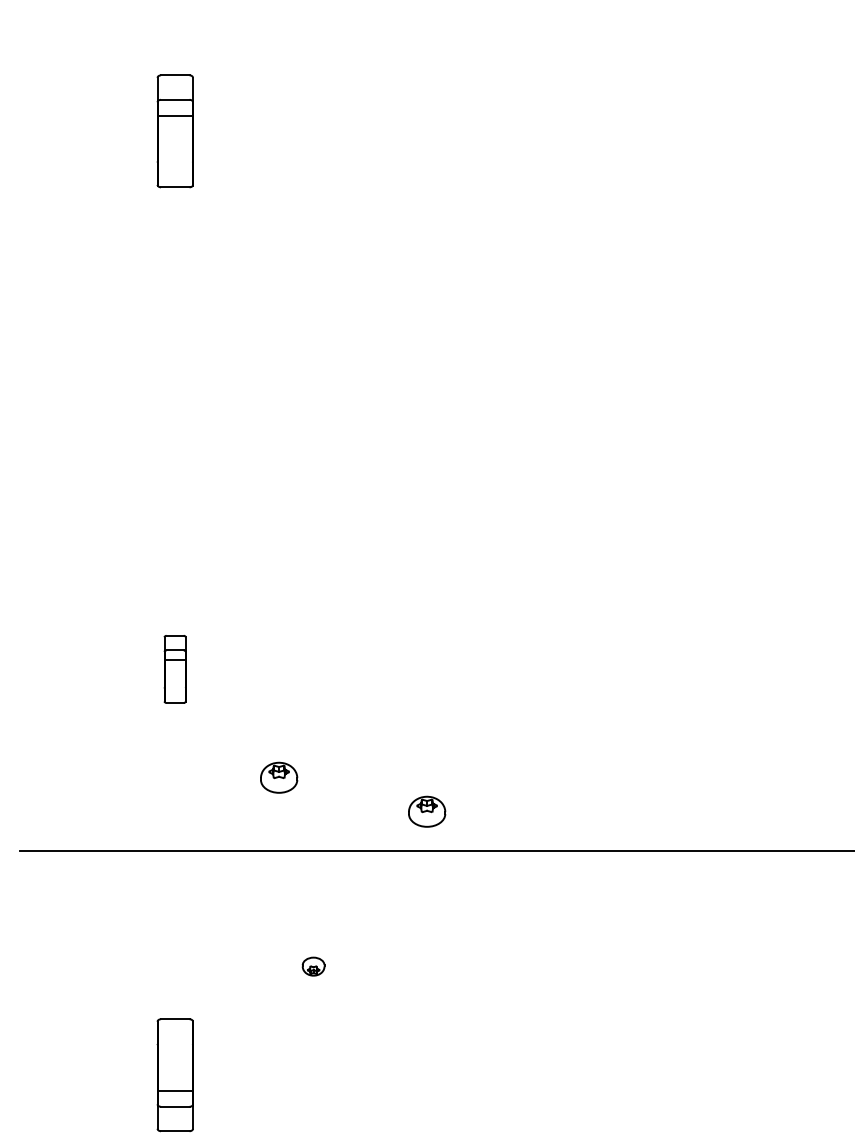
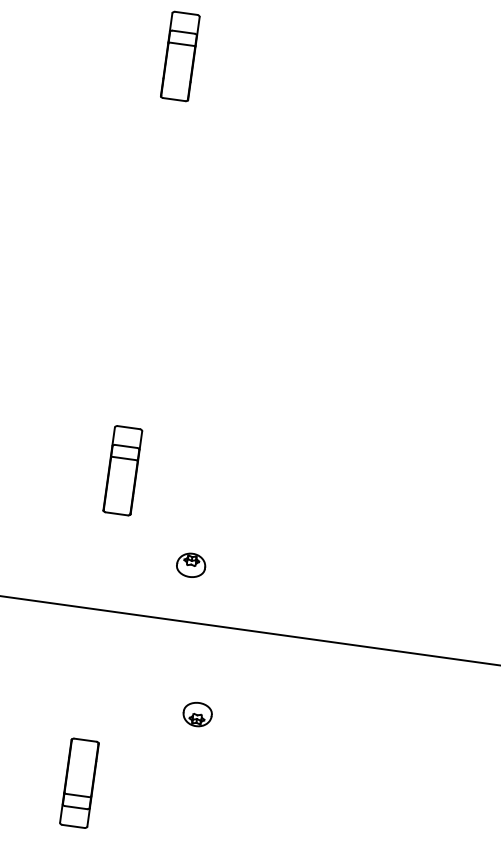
part: (174, 669) -> (122, 470), size x1.67
part: (427, 811) -> (301, 607), removed
part: (313, 966) -> (197, 714), size x1.67

